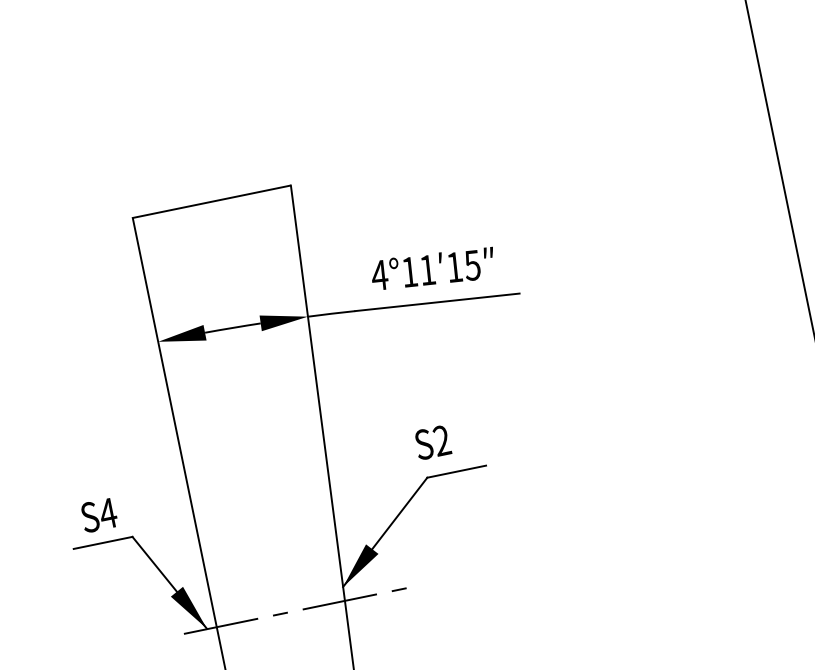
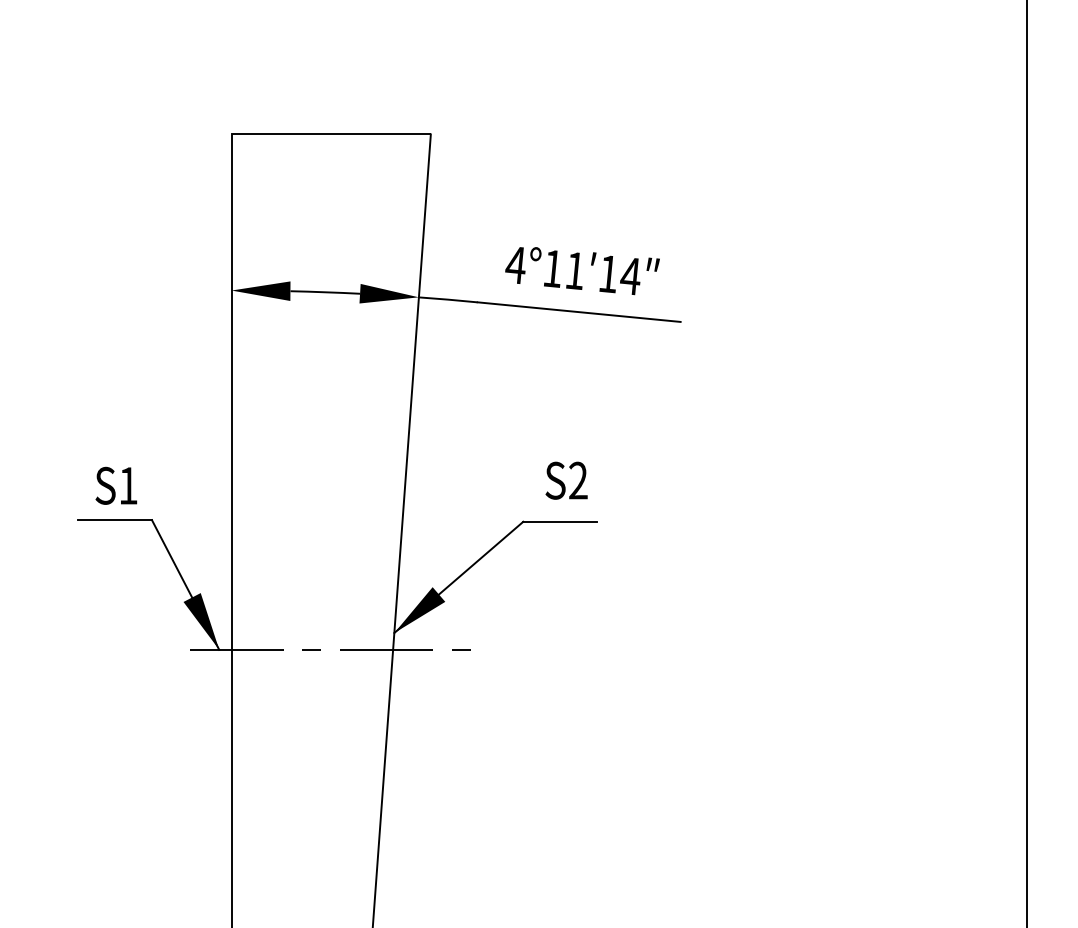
text: (471, 265) -> (629, 276), 15 -> 14
text: (432, 442) -> (566, 480), moved
text: (108, 513) -> (128, 485), S4 -> S1

